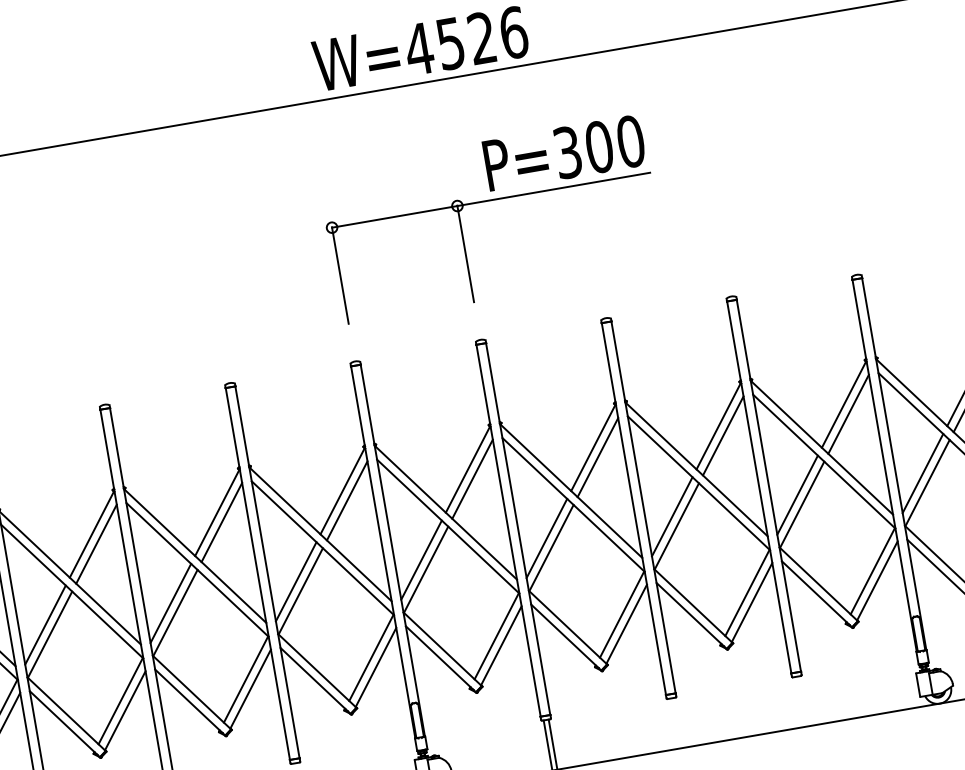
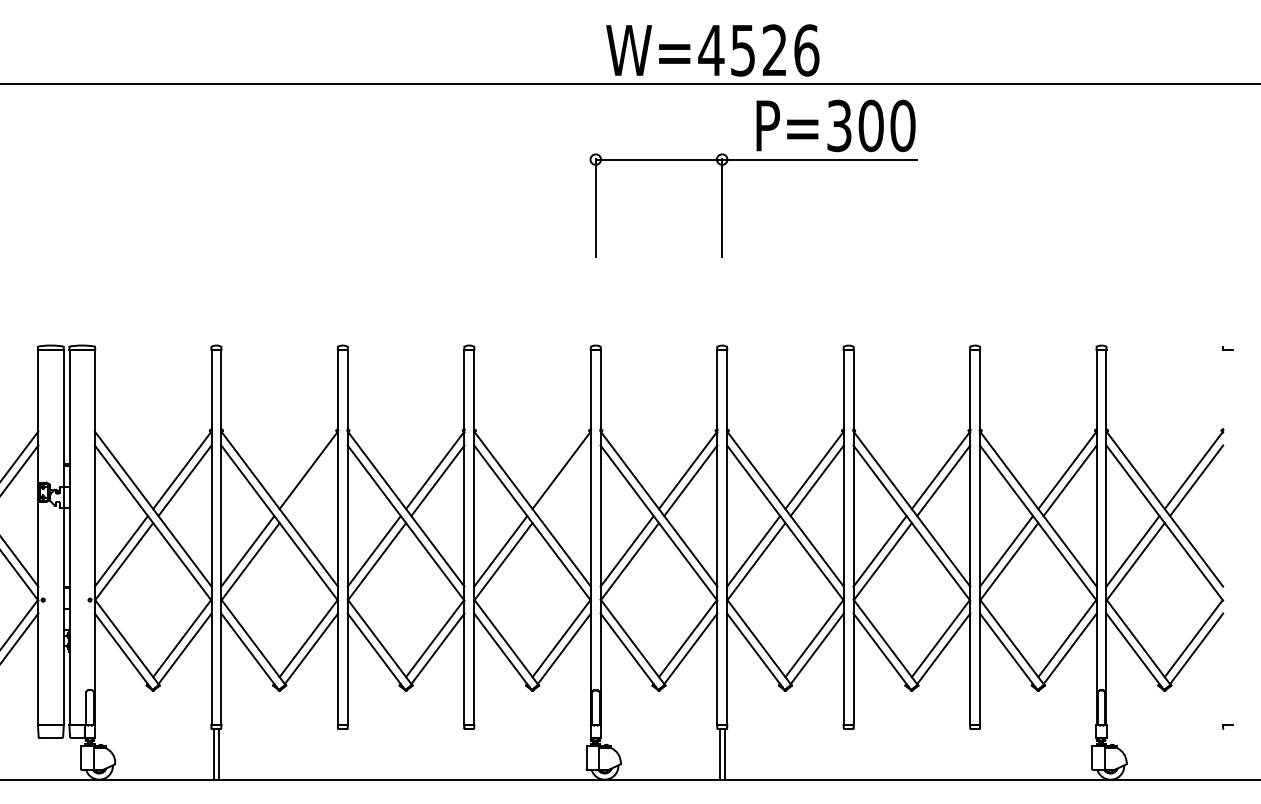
part: (488, 201) -> (753, 160), moved
line: (346, 500) -> (563, 480), removed
line: (96, 543) -> (311, 480), removed

